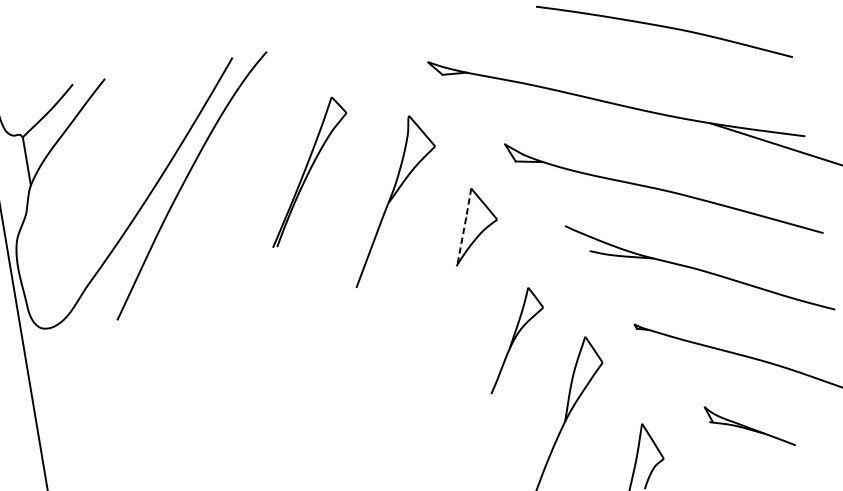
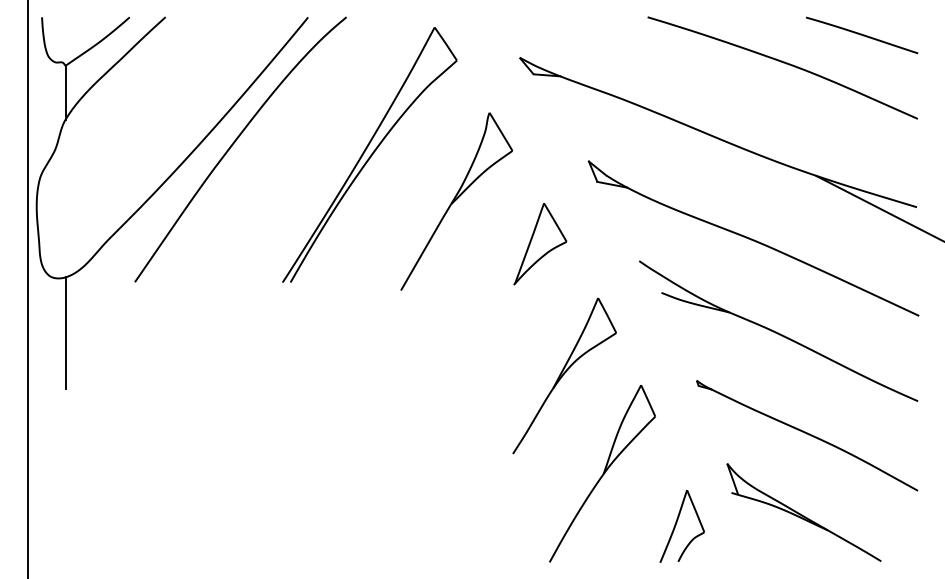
part: (307, 171) -> (369, 154), size x1.67
line: (465, 225) -> (530, 242), dashed -> solid
part: (515, 339) -> (564, 375), size x1.43
line: (62, 376) -> (65, 333), added
part: (749, 426) -> (803, 512), size x1.67

